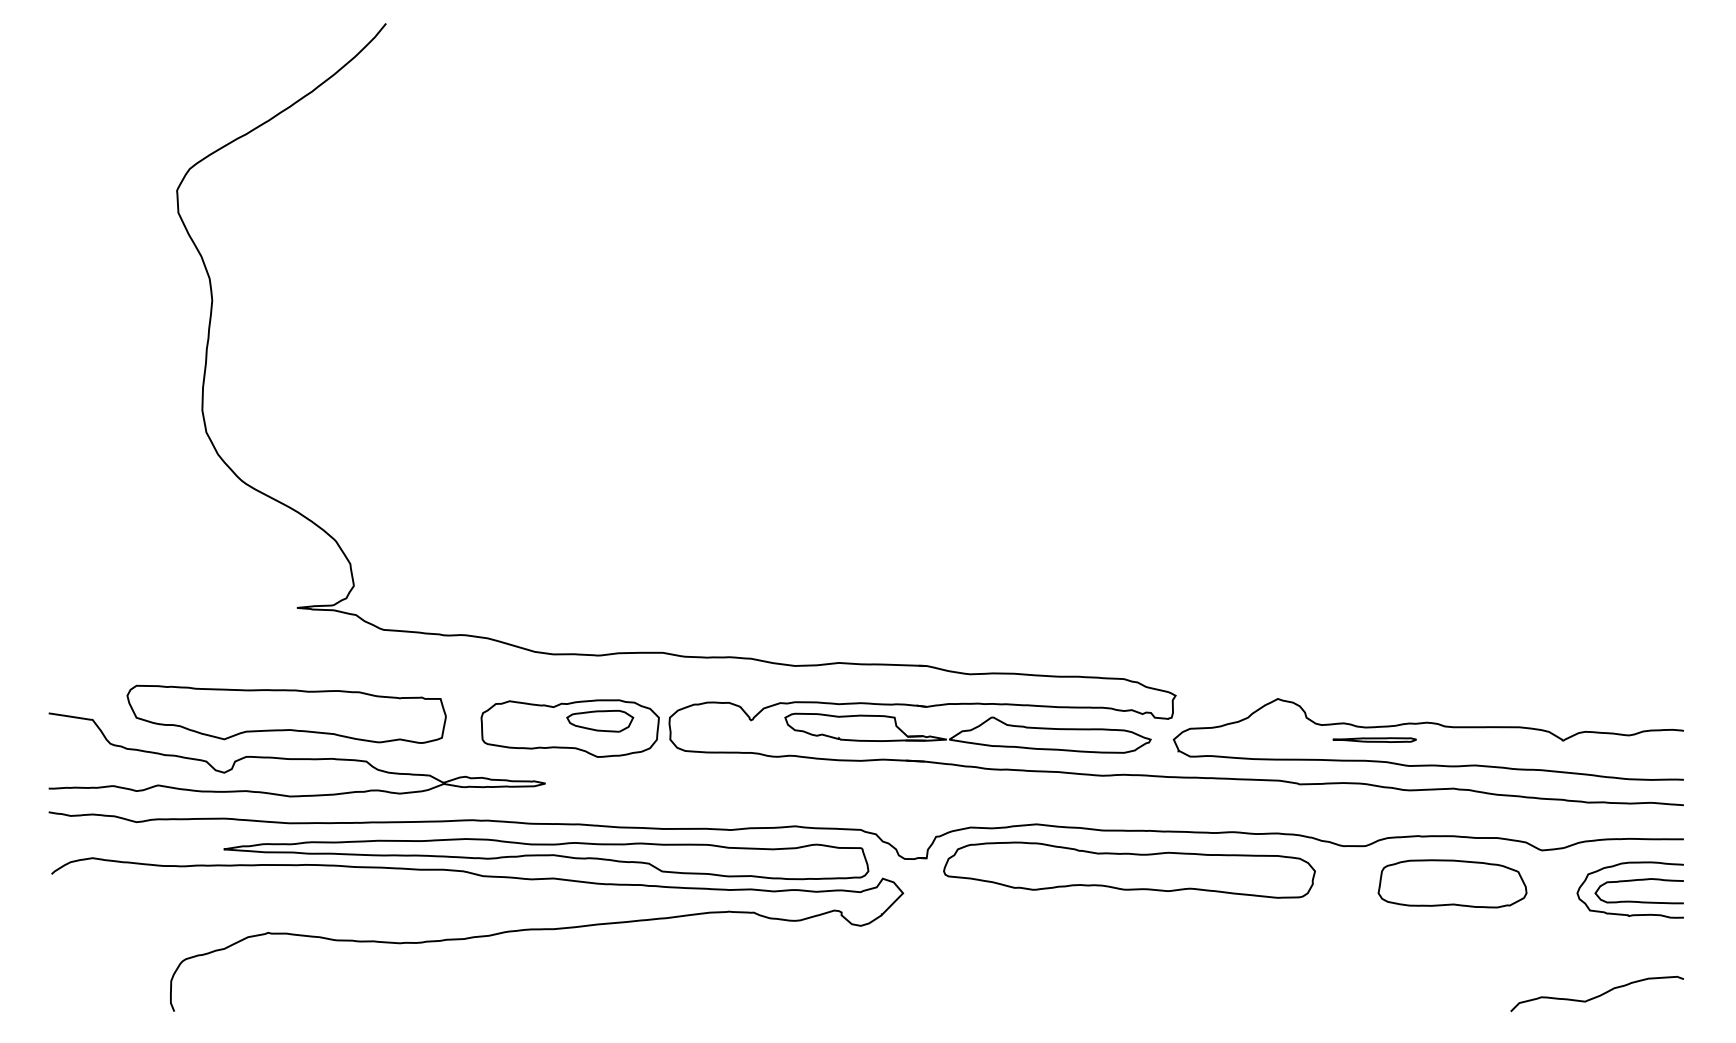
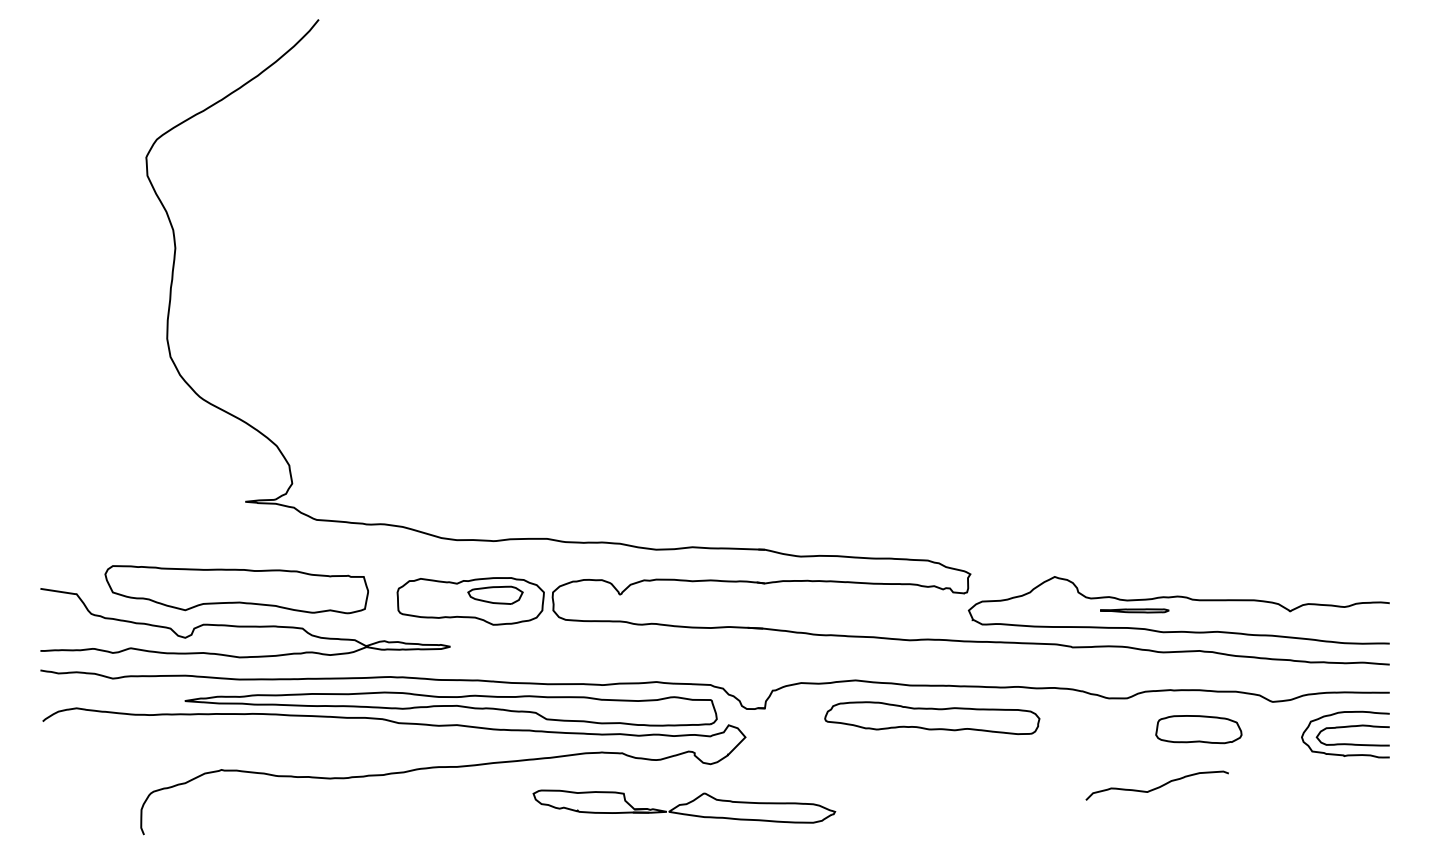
part: (967, 732) -> (683, 805), moved
part: (1129, 869) -> (932, 717), size x0.7
part: (1452, 883) -> (1198, 729), size x0.7
curve: (1597, 995) -> (1157, 786), moved

